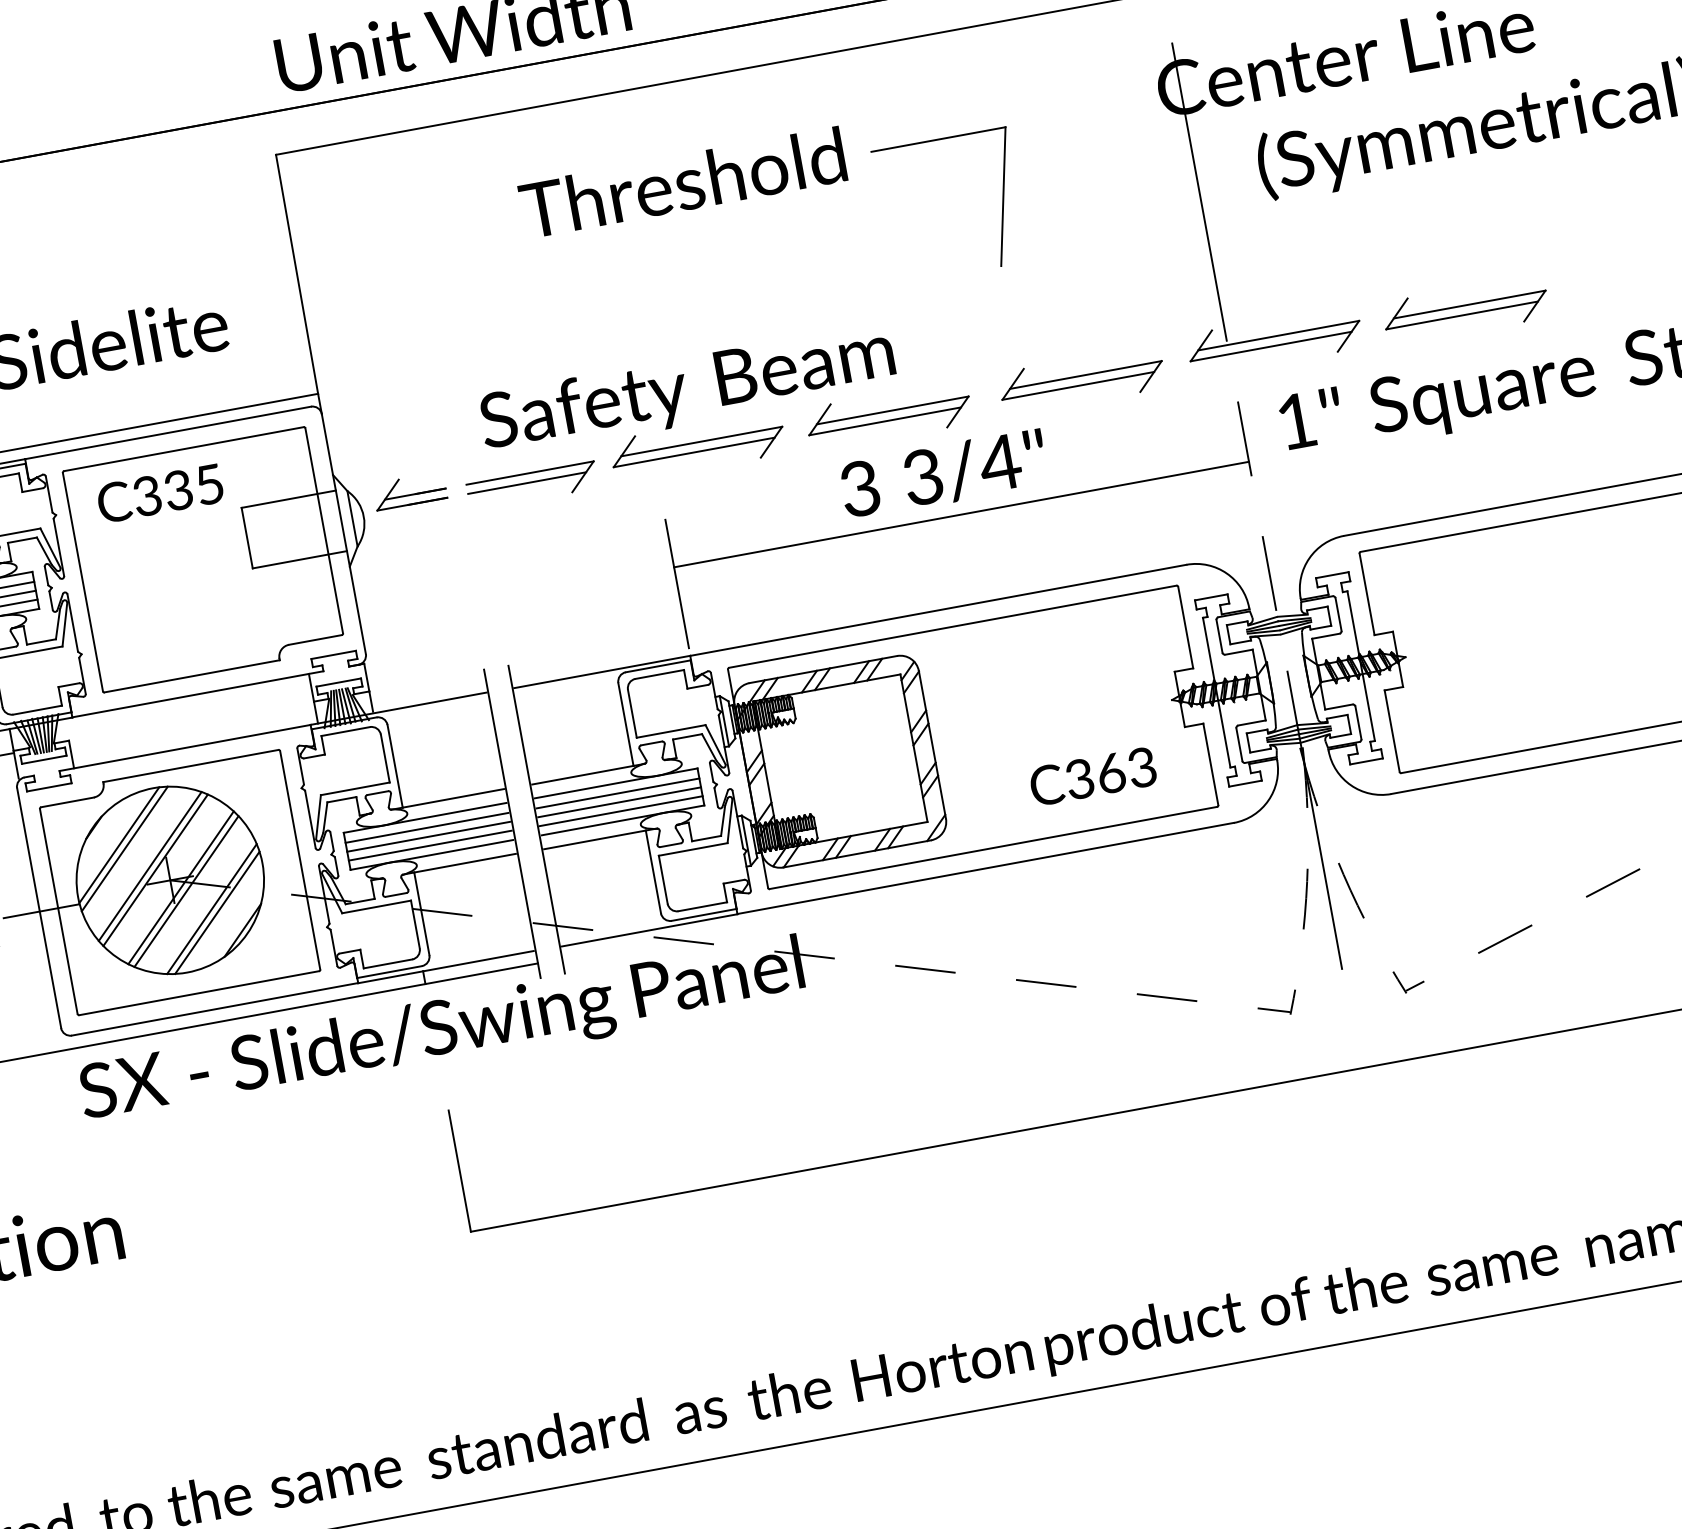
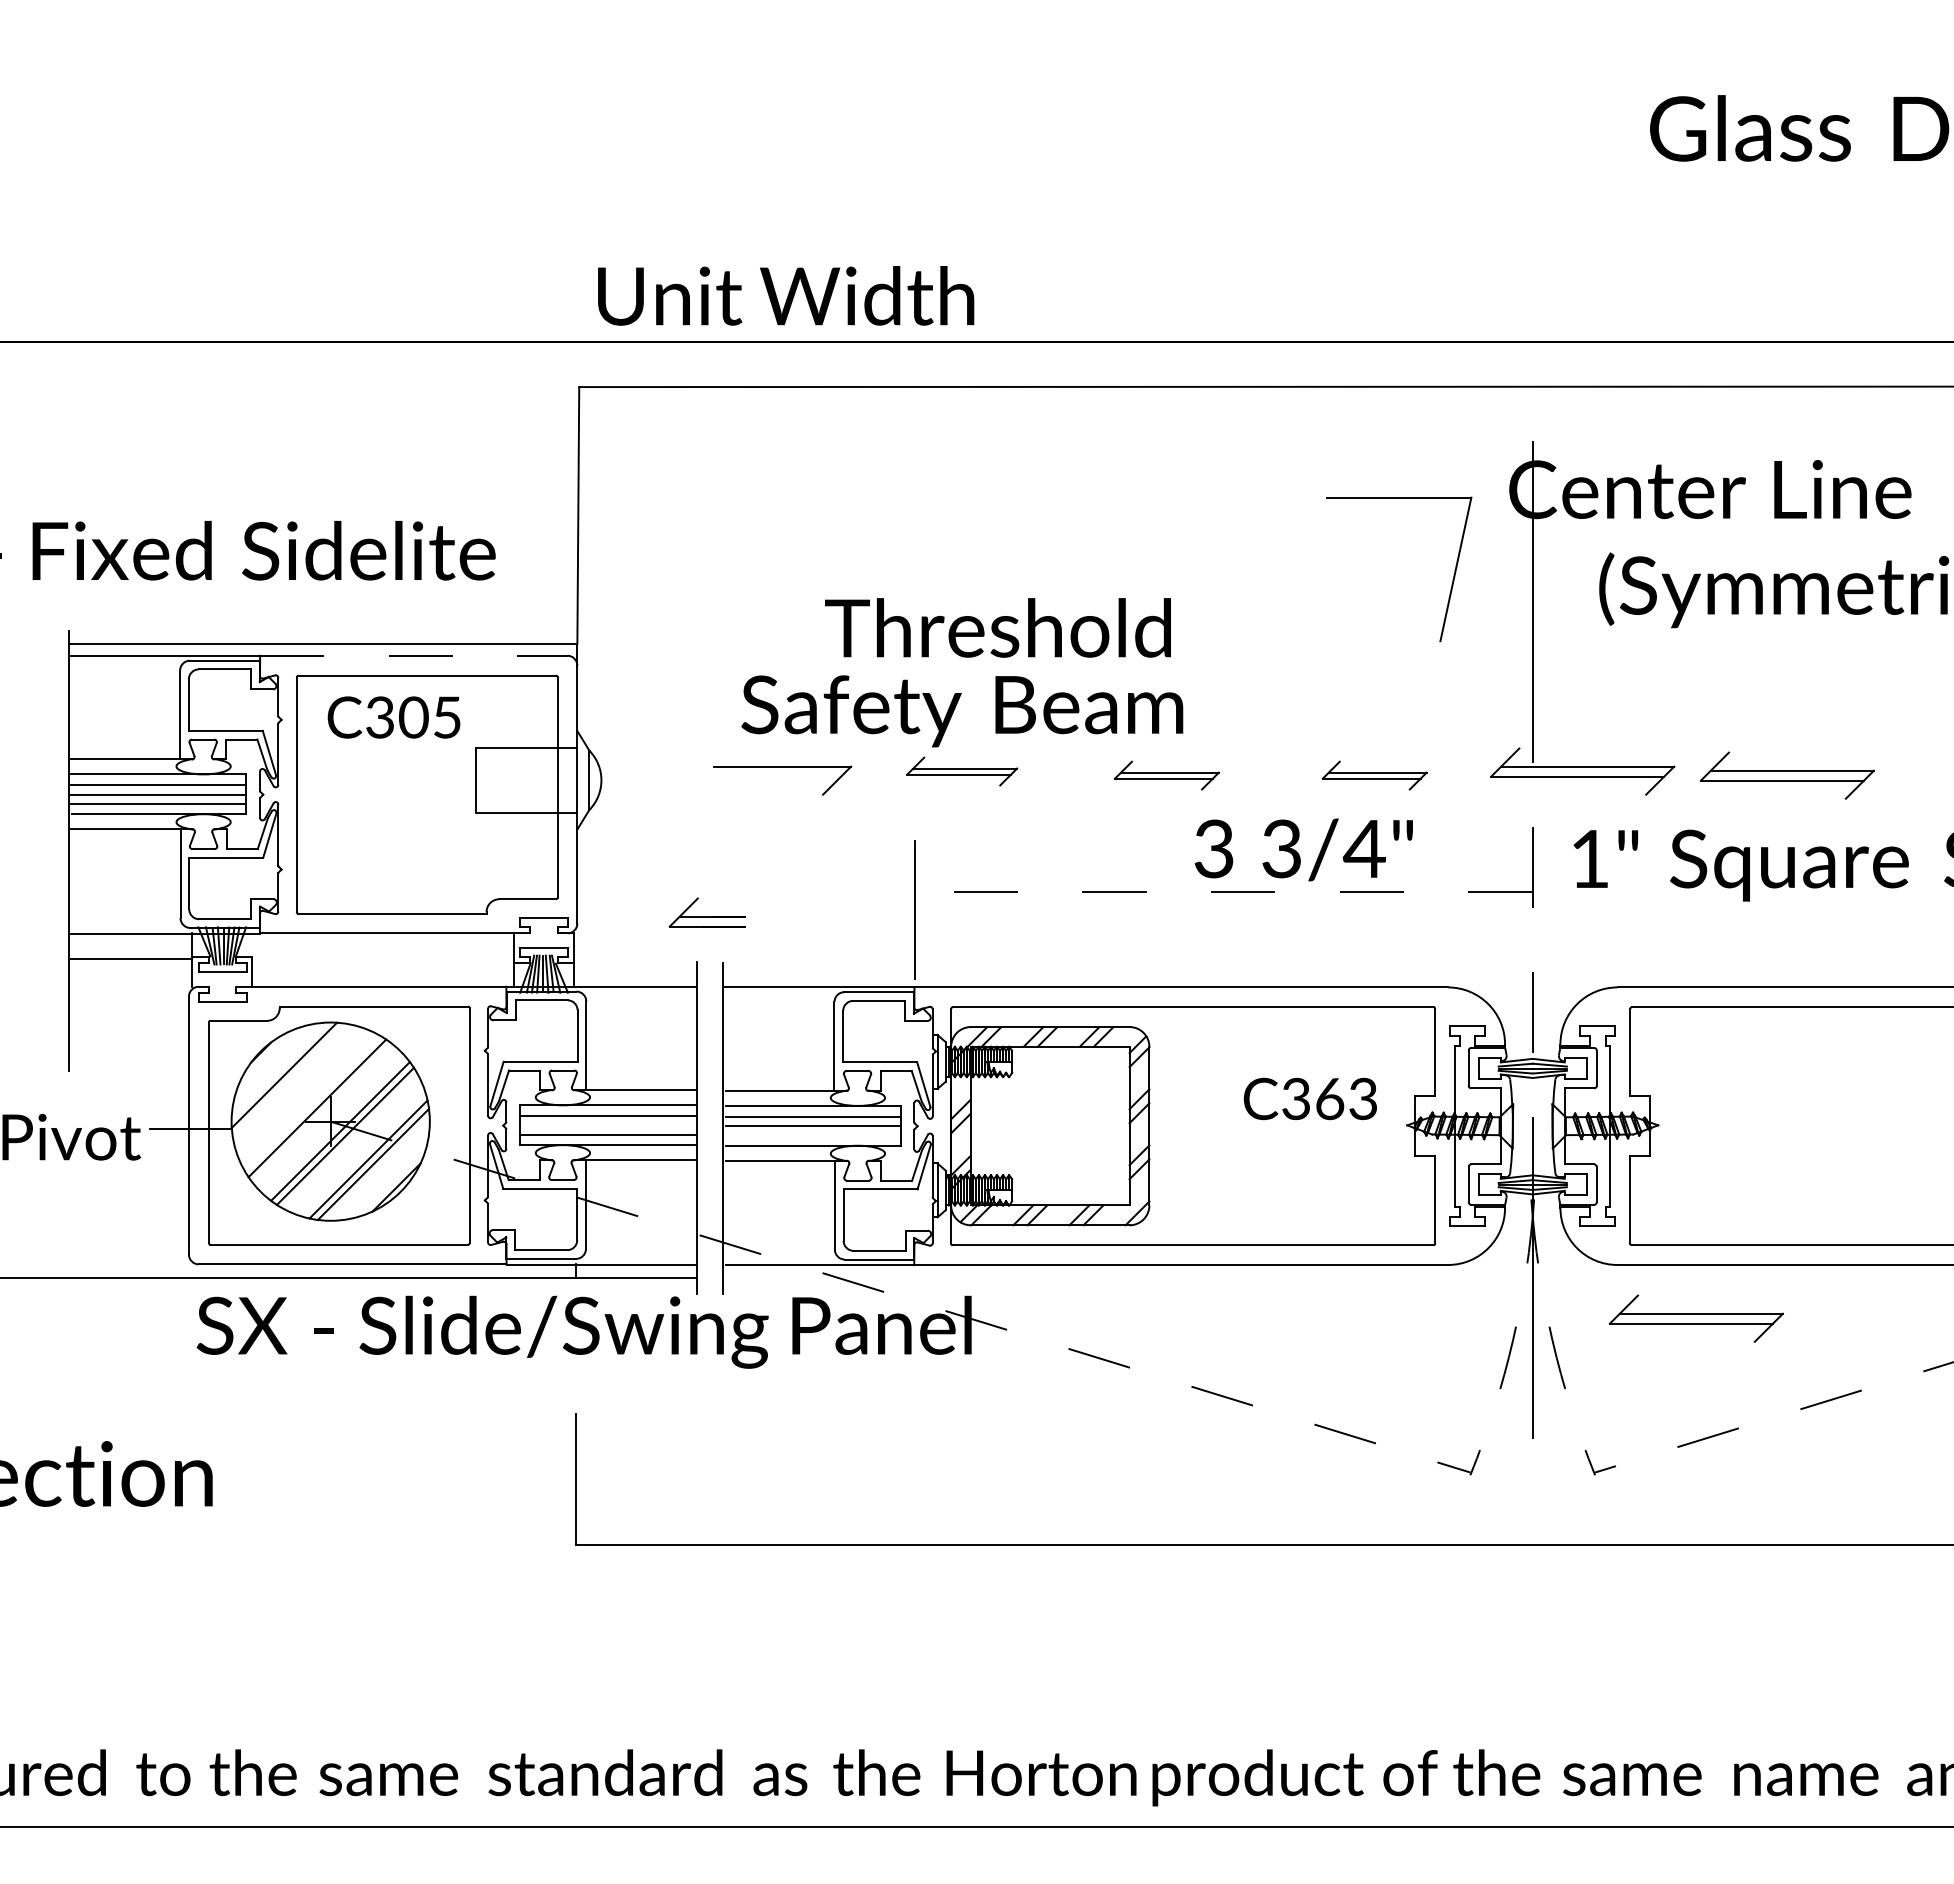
text: (682, 182) -> (997, 627), moved
part: (1001, 206) -> (1452, 579), moved
part: (1081, 380) -> (1374, 775), size x0.6
part: (888, 415) -> (1166, 775), size x0.6
line: (167, 432) -> (413, 655), solid -> dashed
part: (697, 447) -> (961, 771), size x0.6
text: (943, 473) -> (1303, 849), moved
line: (526, 483) -> (777, 776), removed
text: (178, 490) -> (413, 717), C335 -> C305
part: (409, 491) -> (706, 912), moved
line: (961, 514) -> (1223, 892), solid -> dashed
text: (1092, 776) -> (1309, 1098), moved
line: (620, 811) -> (812, 1135), removed
part: (1473, 830) -> (1695, 1318), added
line: (428, 836) -> (607, 1125), removed
line: (123, 848) -> (288, 1079), removed
line: (150, 866) -> (312, 1103), removed

